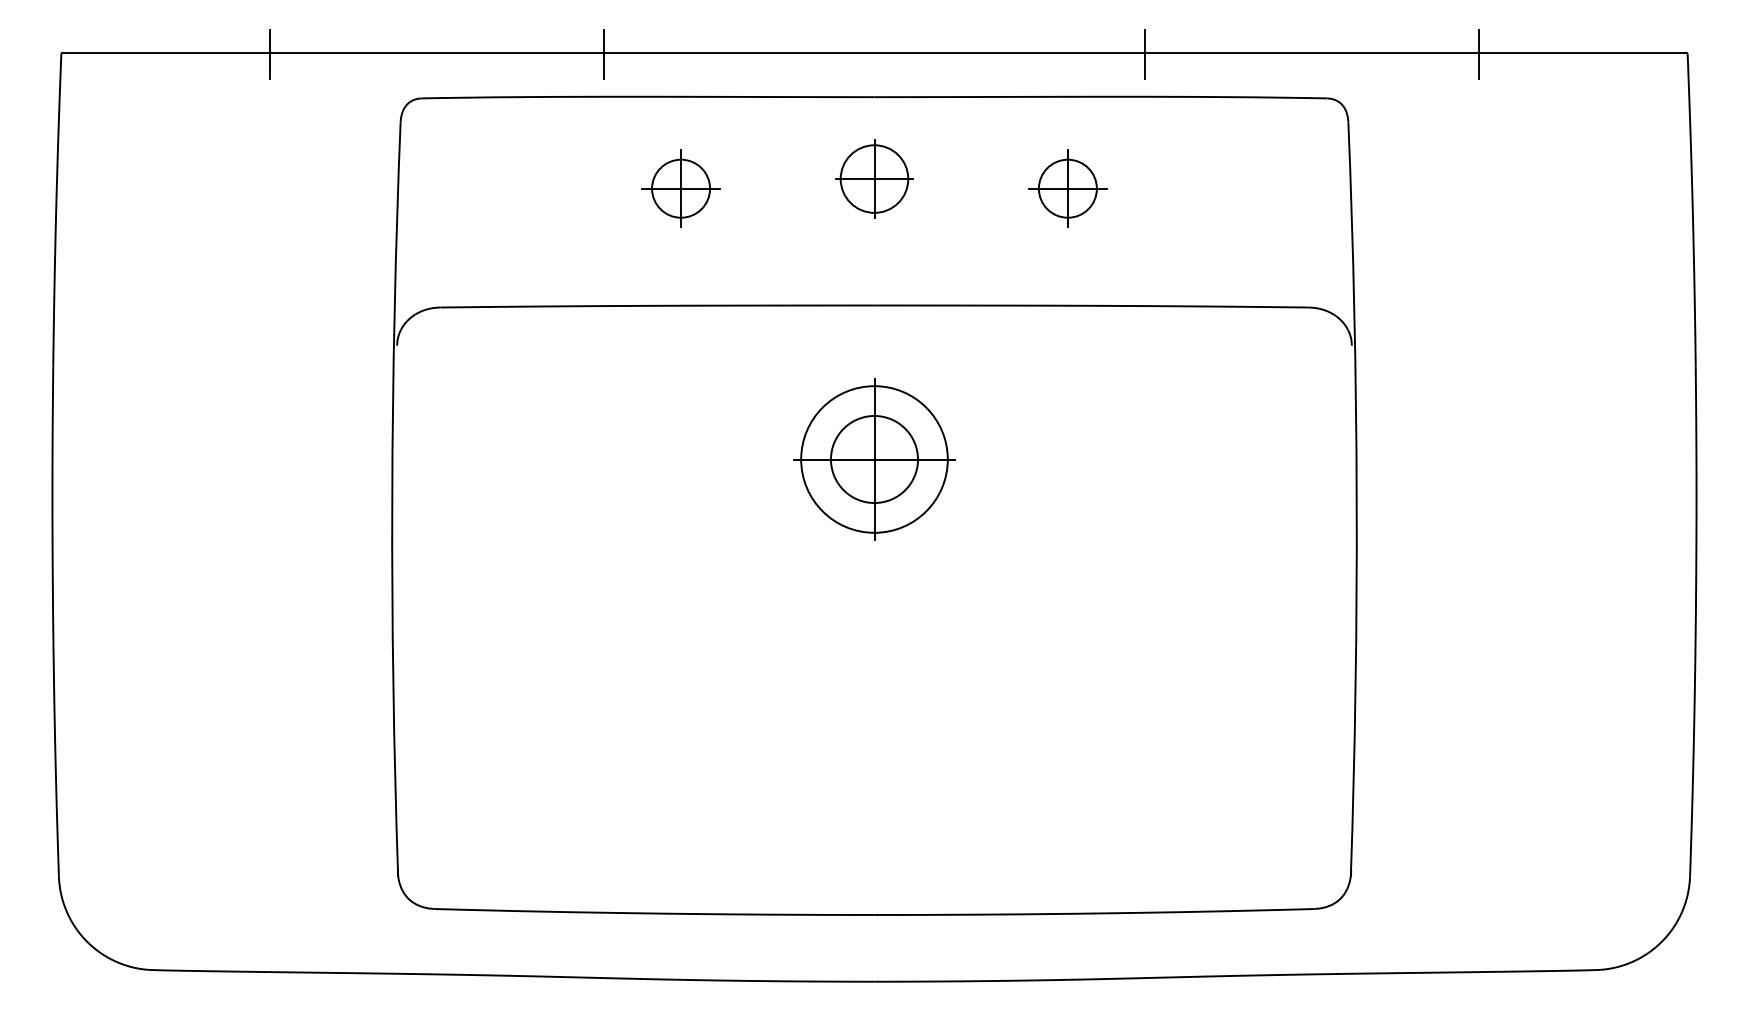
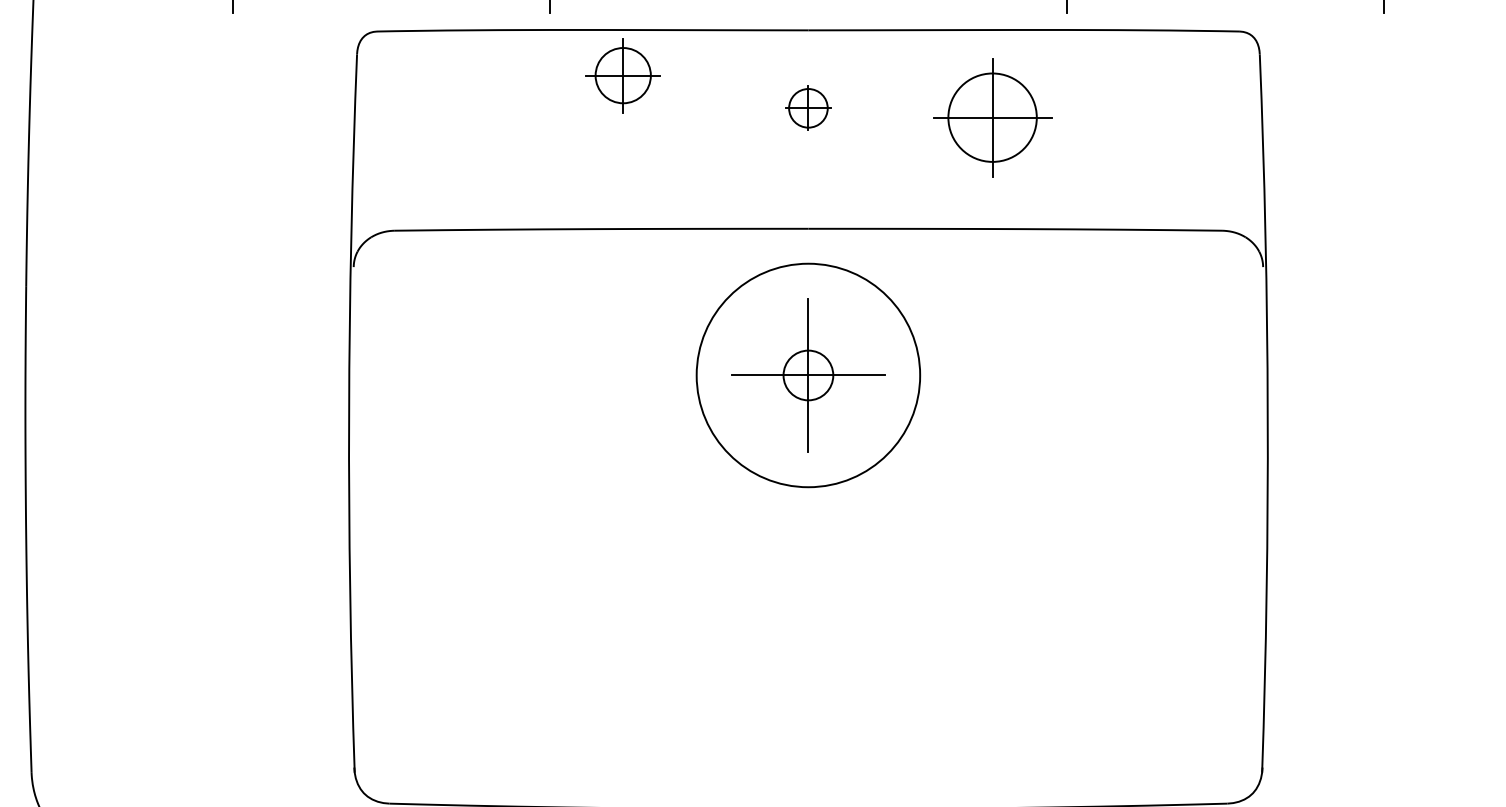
part: (874, 178) -> (808, 107), size x0.6
part: (680, 188) -> (622, 75), moved
part: (1067, 188) -> (992, 117), size x1.6
circle: (874, 459) -> (808, 375), size x0.6
circle: (874, 459) -> (808, 375), size x1.6

